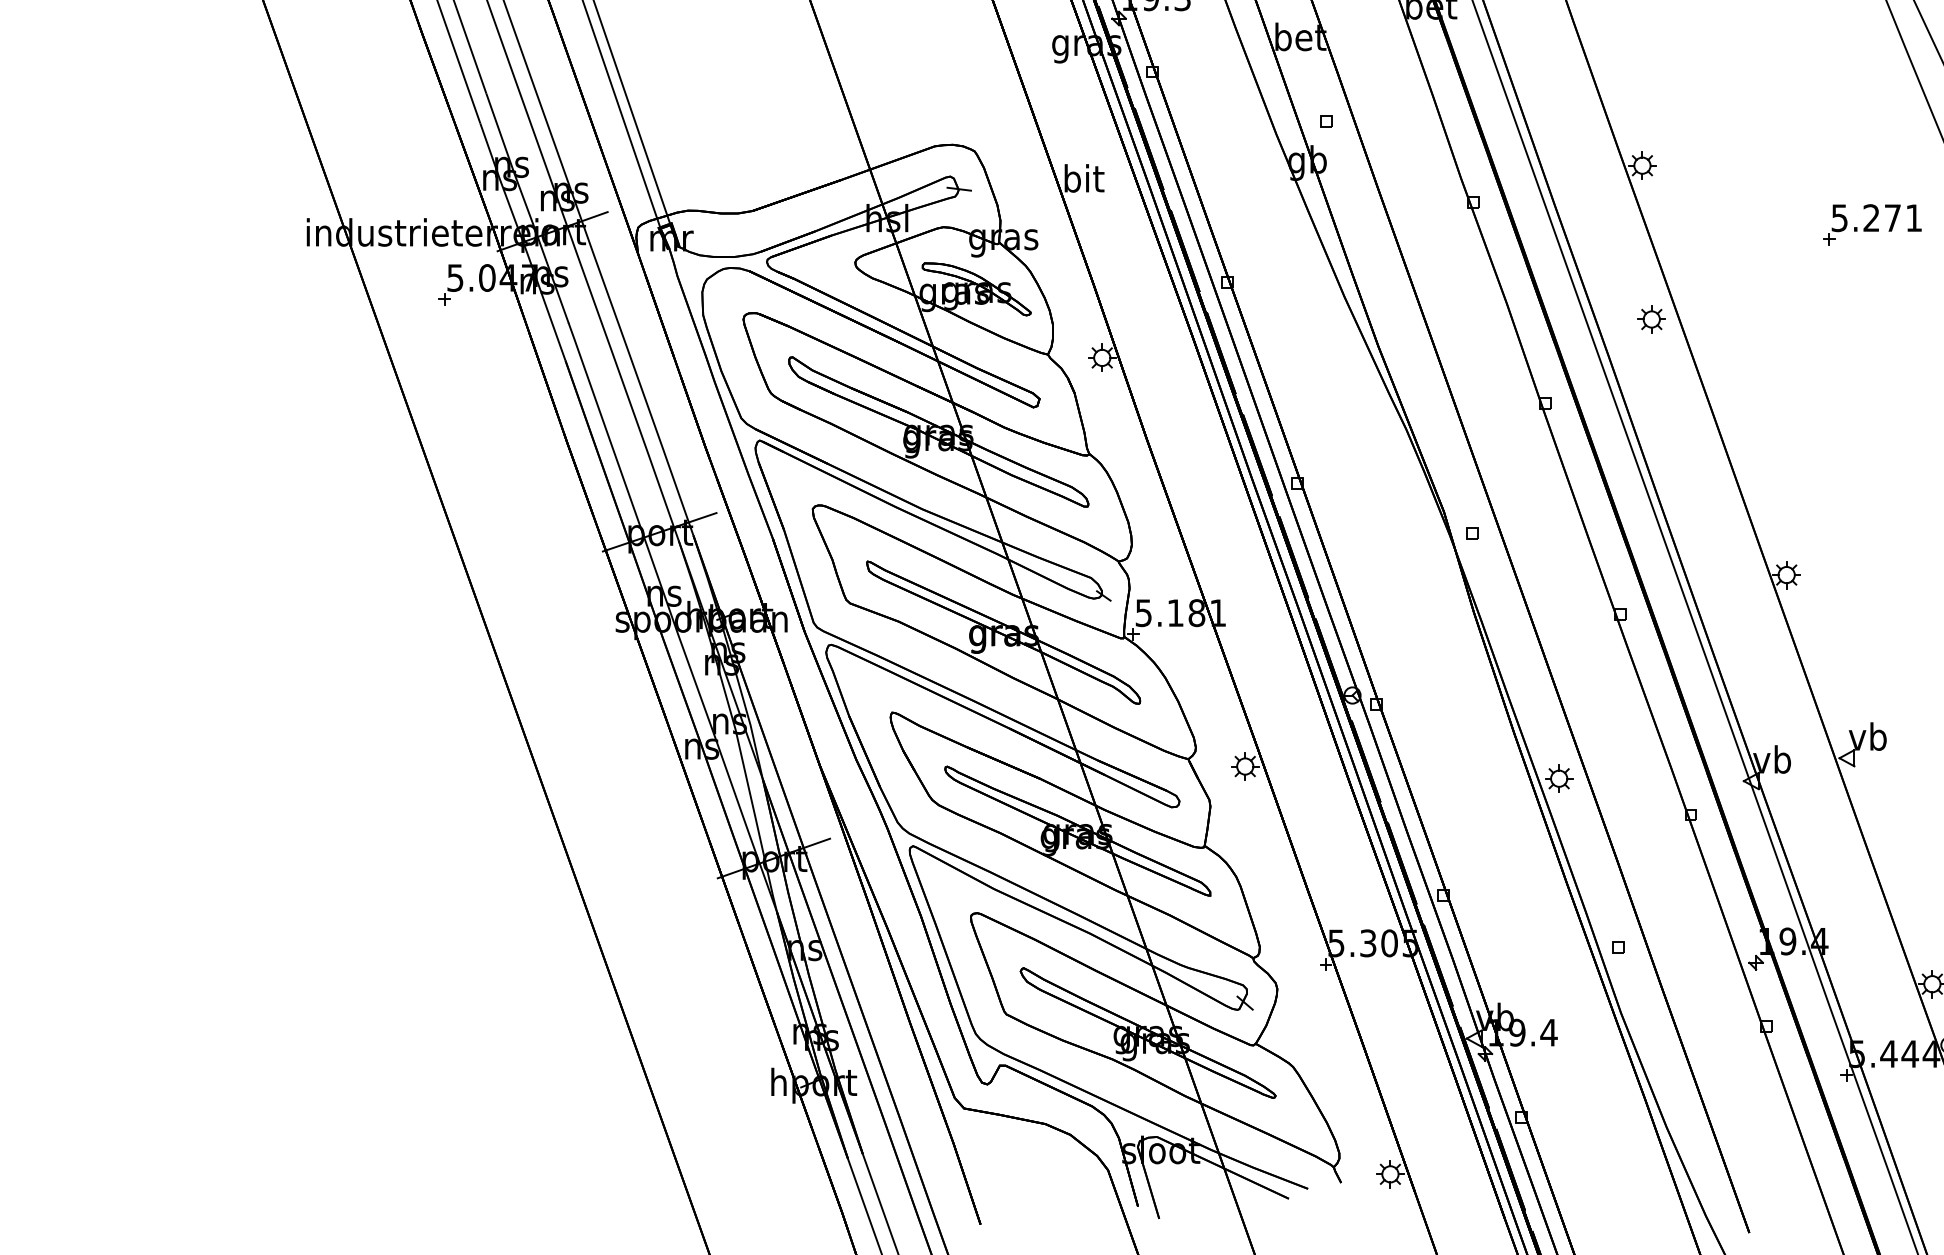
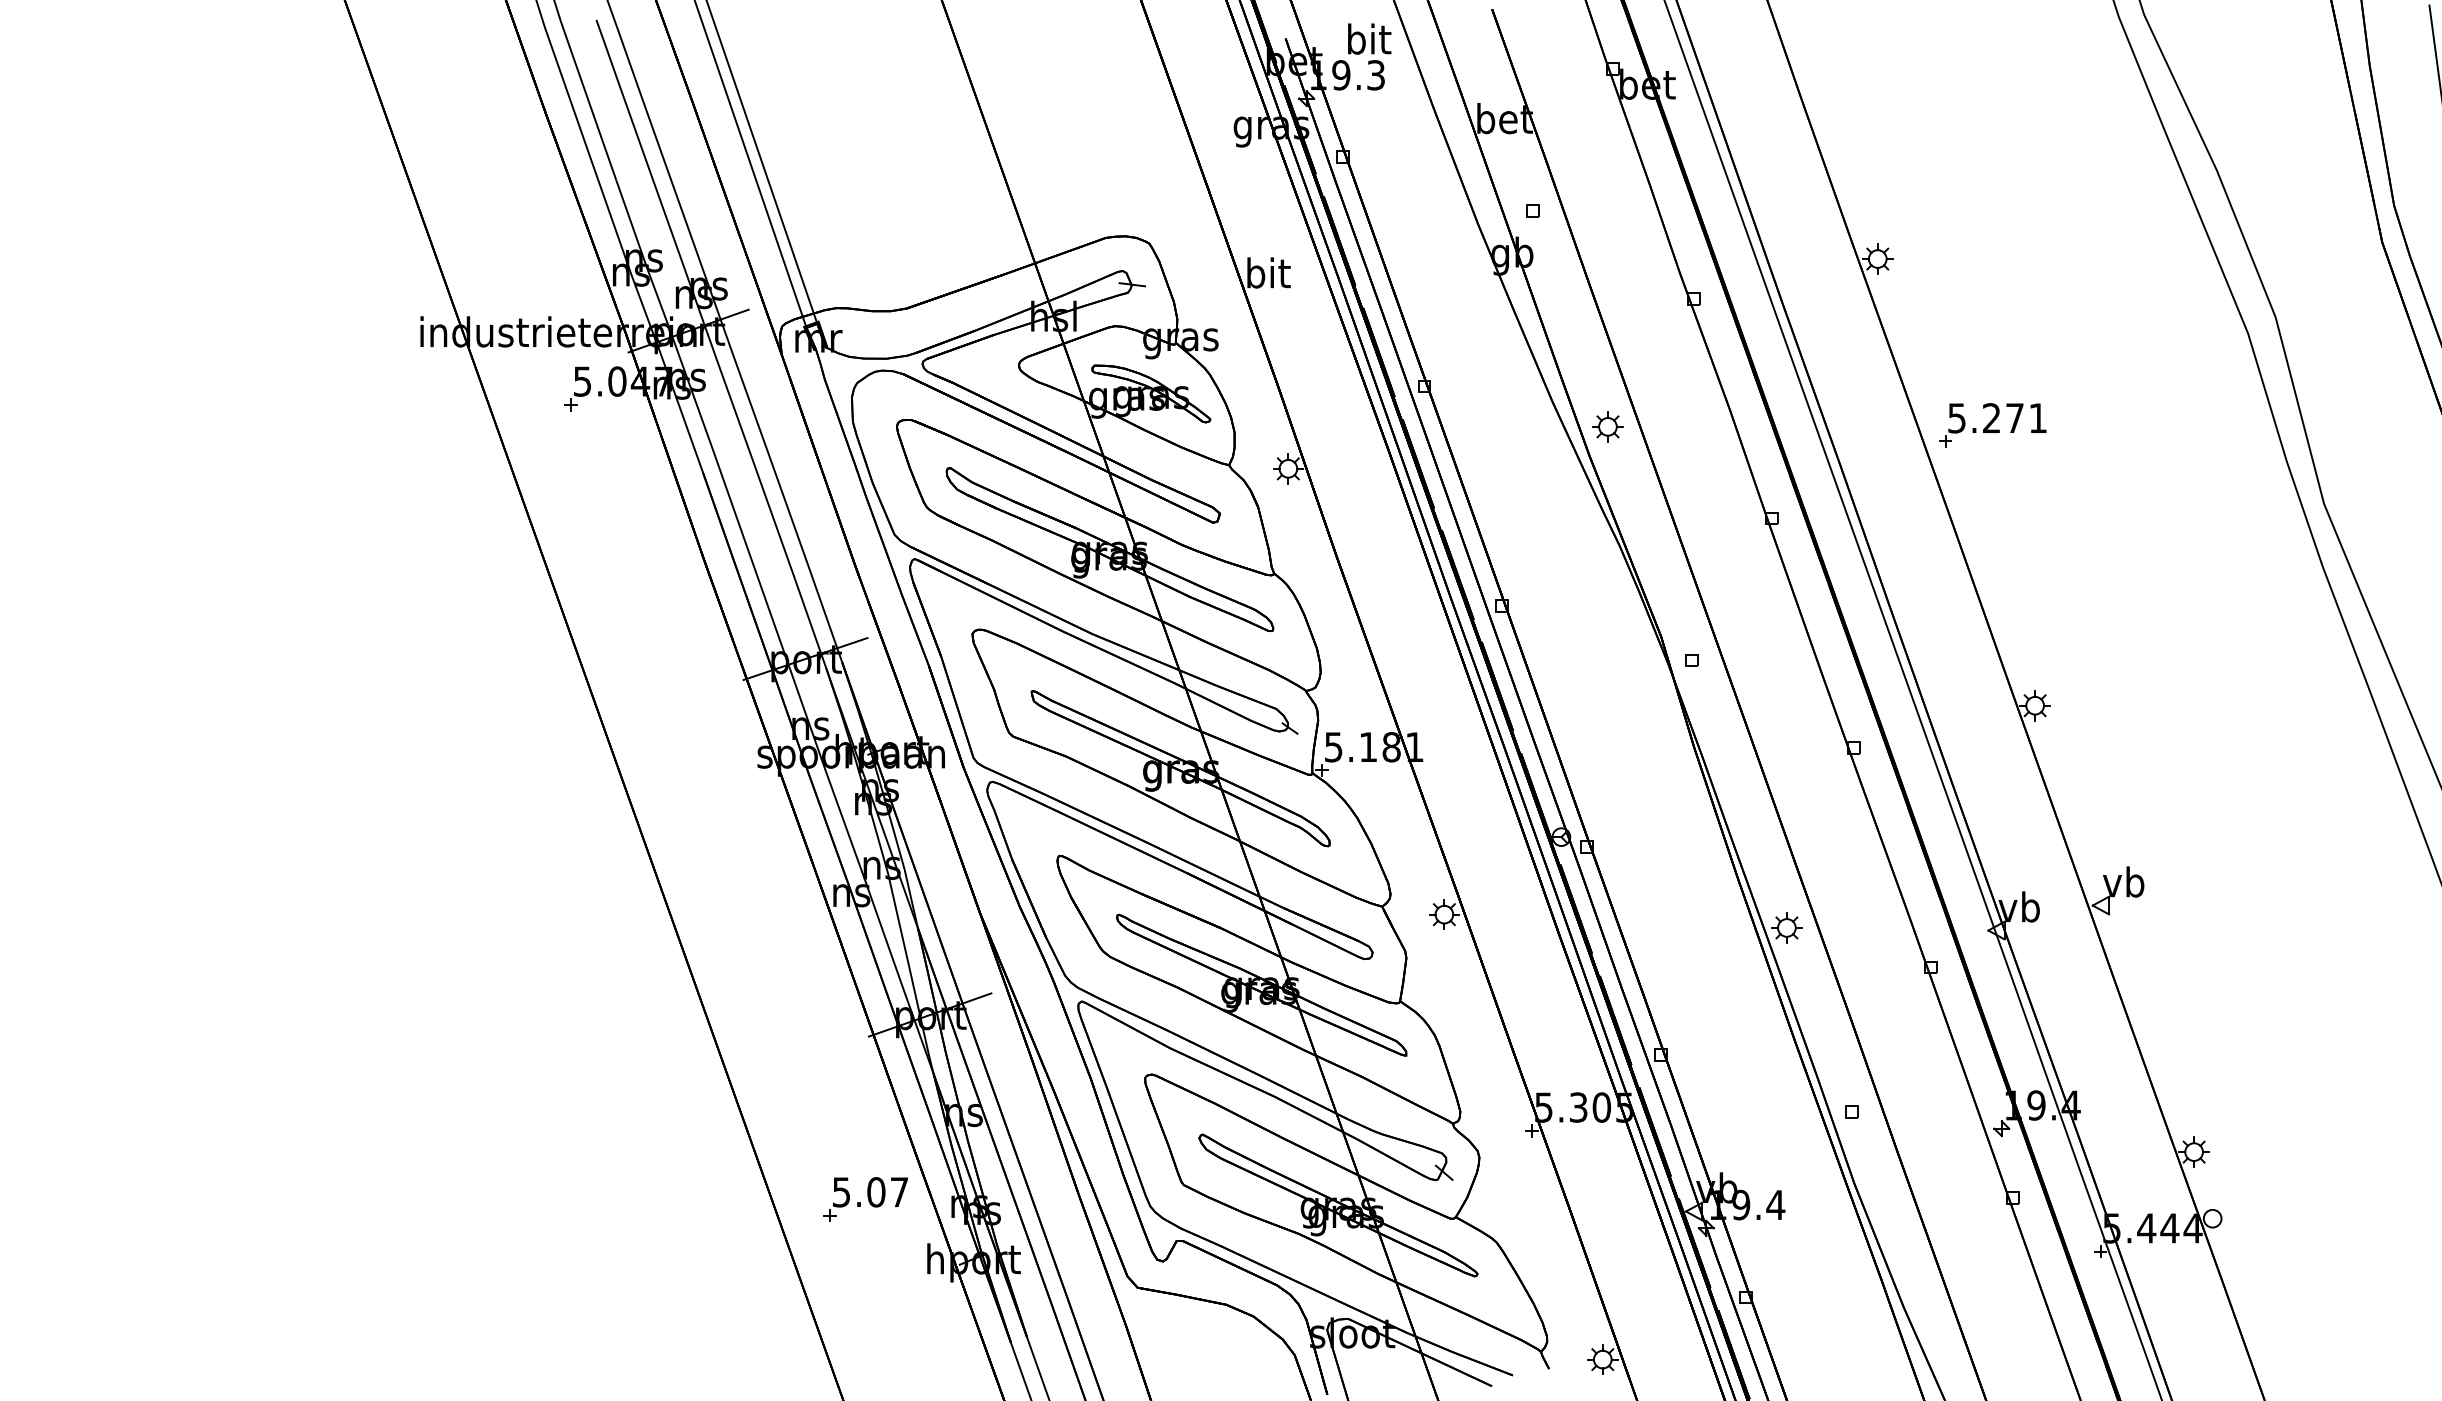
part: (1872, 224) -> (1992, 425), moved
part: (1651, 319) -> (1607, 426), moved
part: (714, 1027) -> (865, 1199), added

